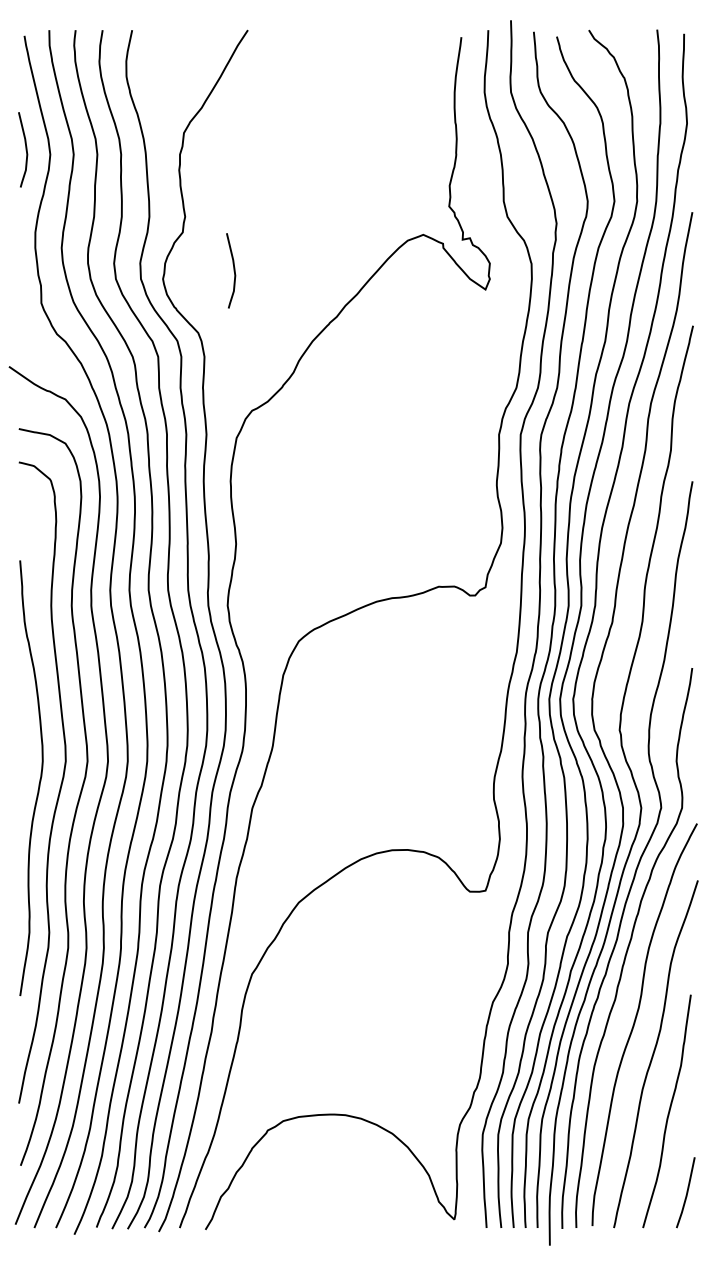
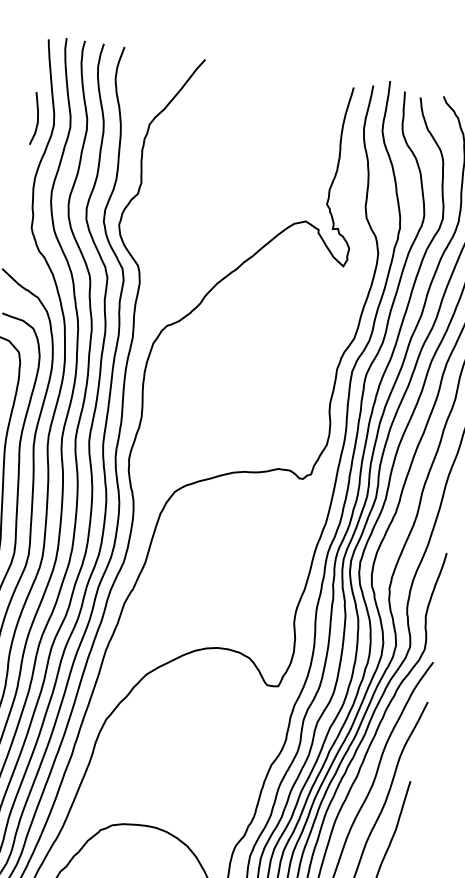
curve: (233, 270) -> (169, 225), removed

